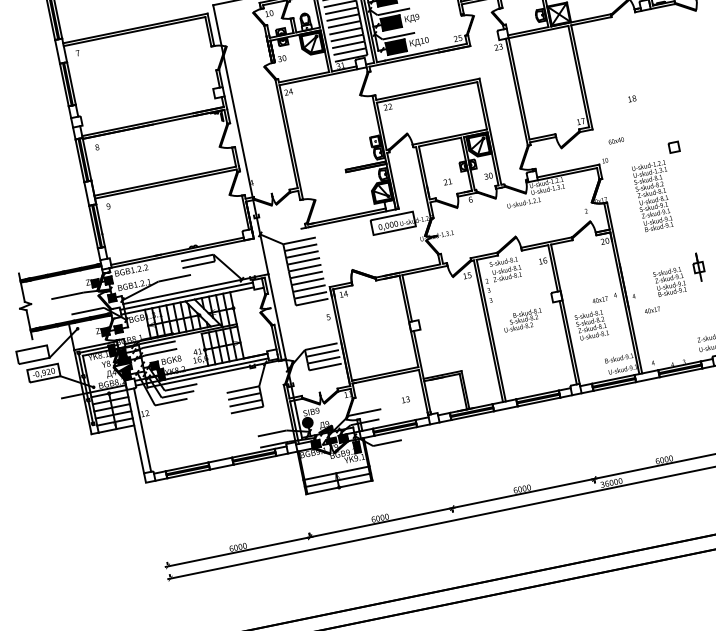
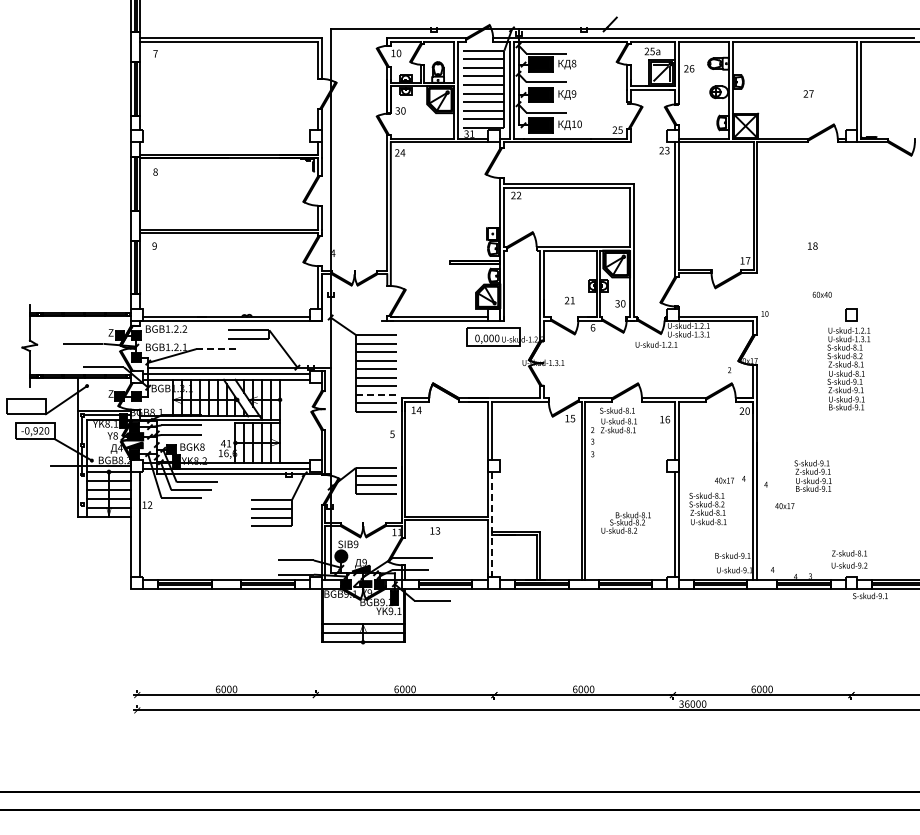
text: (615, 140) -> (821, 294), moved
text: (654, 195) -> (848, 368), moved
part: (698, 267) -> (851, 465), removed
line: (175, 278) -> (217, 349), solid -> dashed
line: (309, 288) -> (376, 394), solid -> dashed
text: (522, 319) -> (625, 522), moved
line: (422, 372) -> (492, 524), solid -> dashed
text: (405, 399) -> (435, 530), moved
line: (90, 411) -> (82, 489), removed

